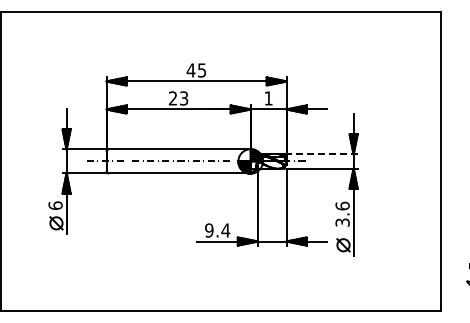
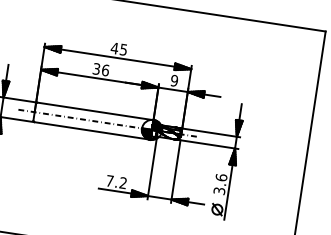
text: (178, 98) -> (101, 69), 23 -> 36
text: (268, 98) -> (174, 80), 1 -> 9
line: (321, 154) -> (210, 132), dashed -> solid
text: (217, 230) -> (116, 182), 9.4 -> 7.2

